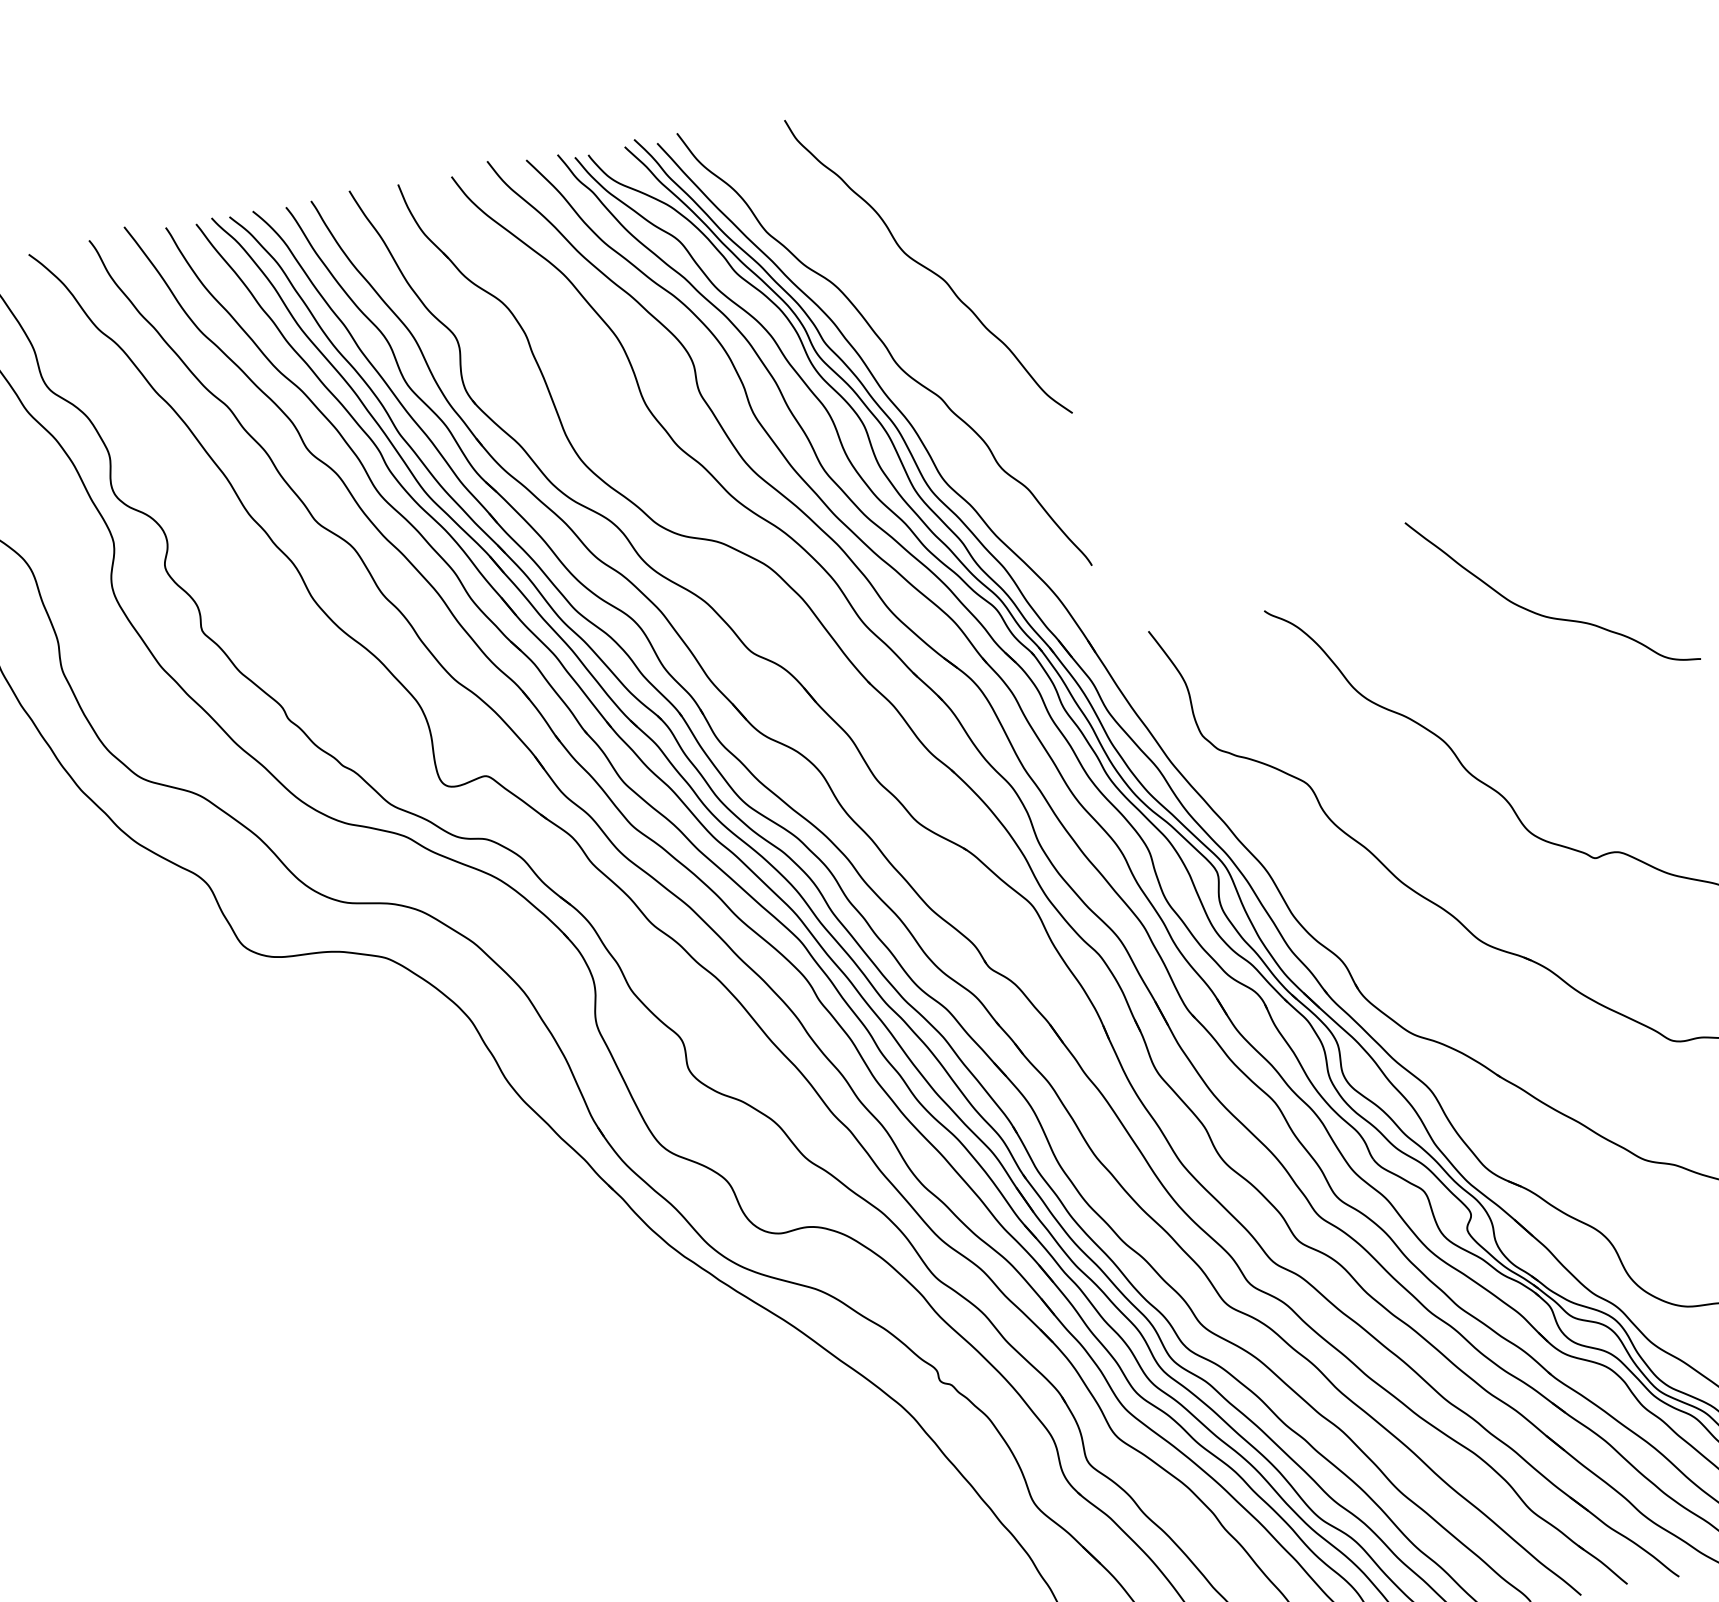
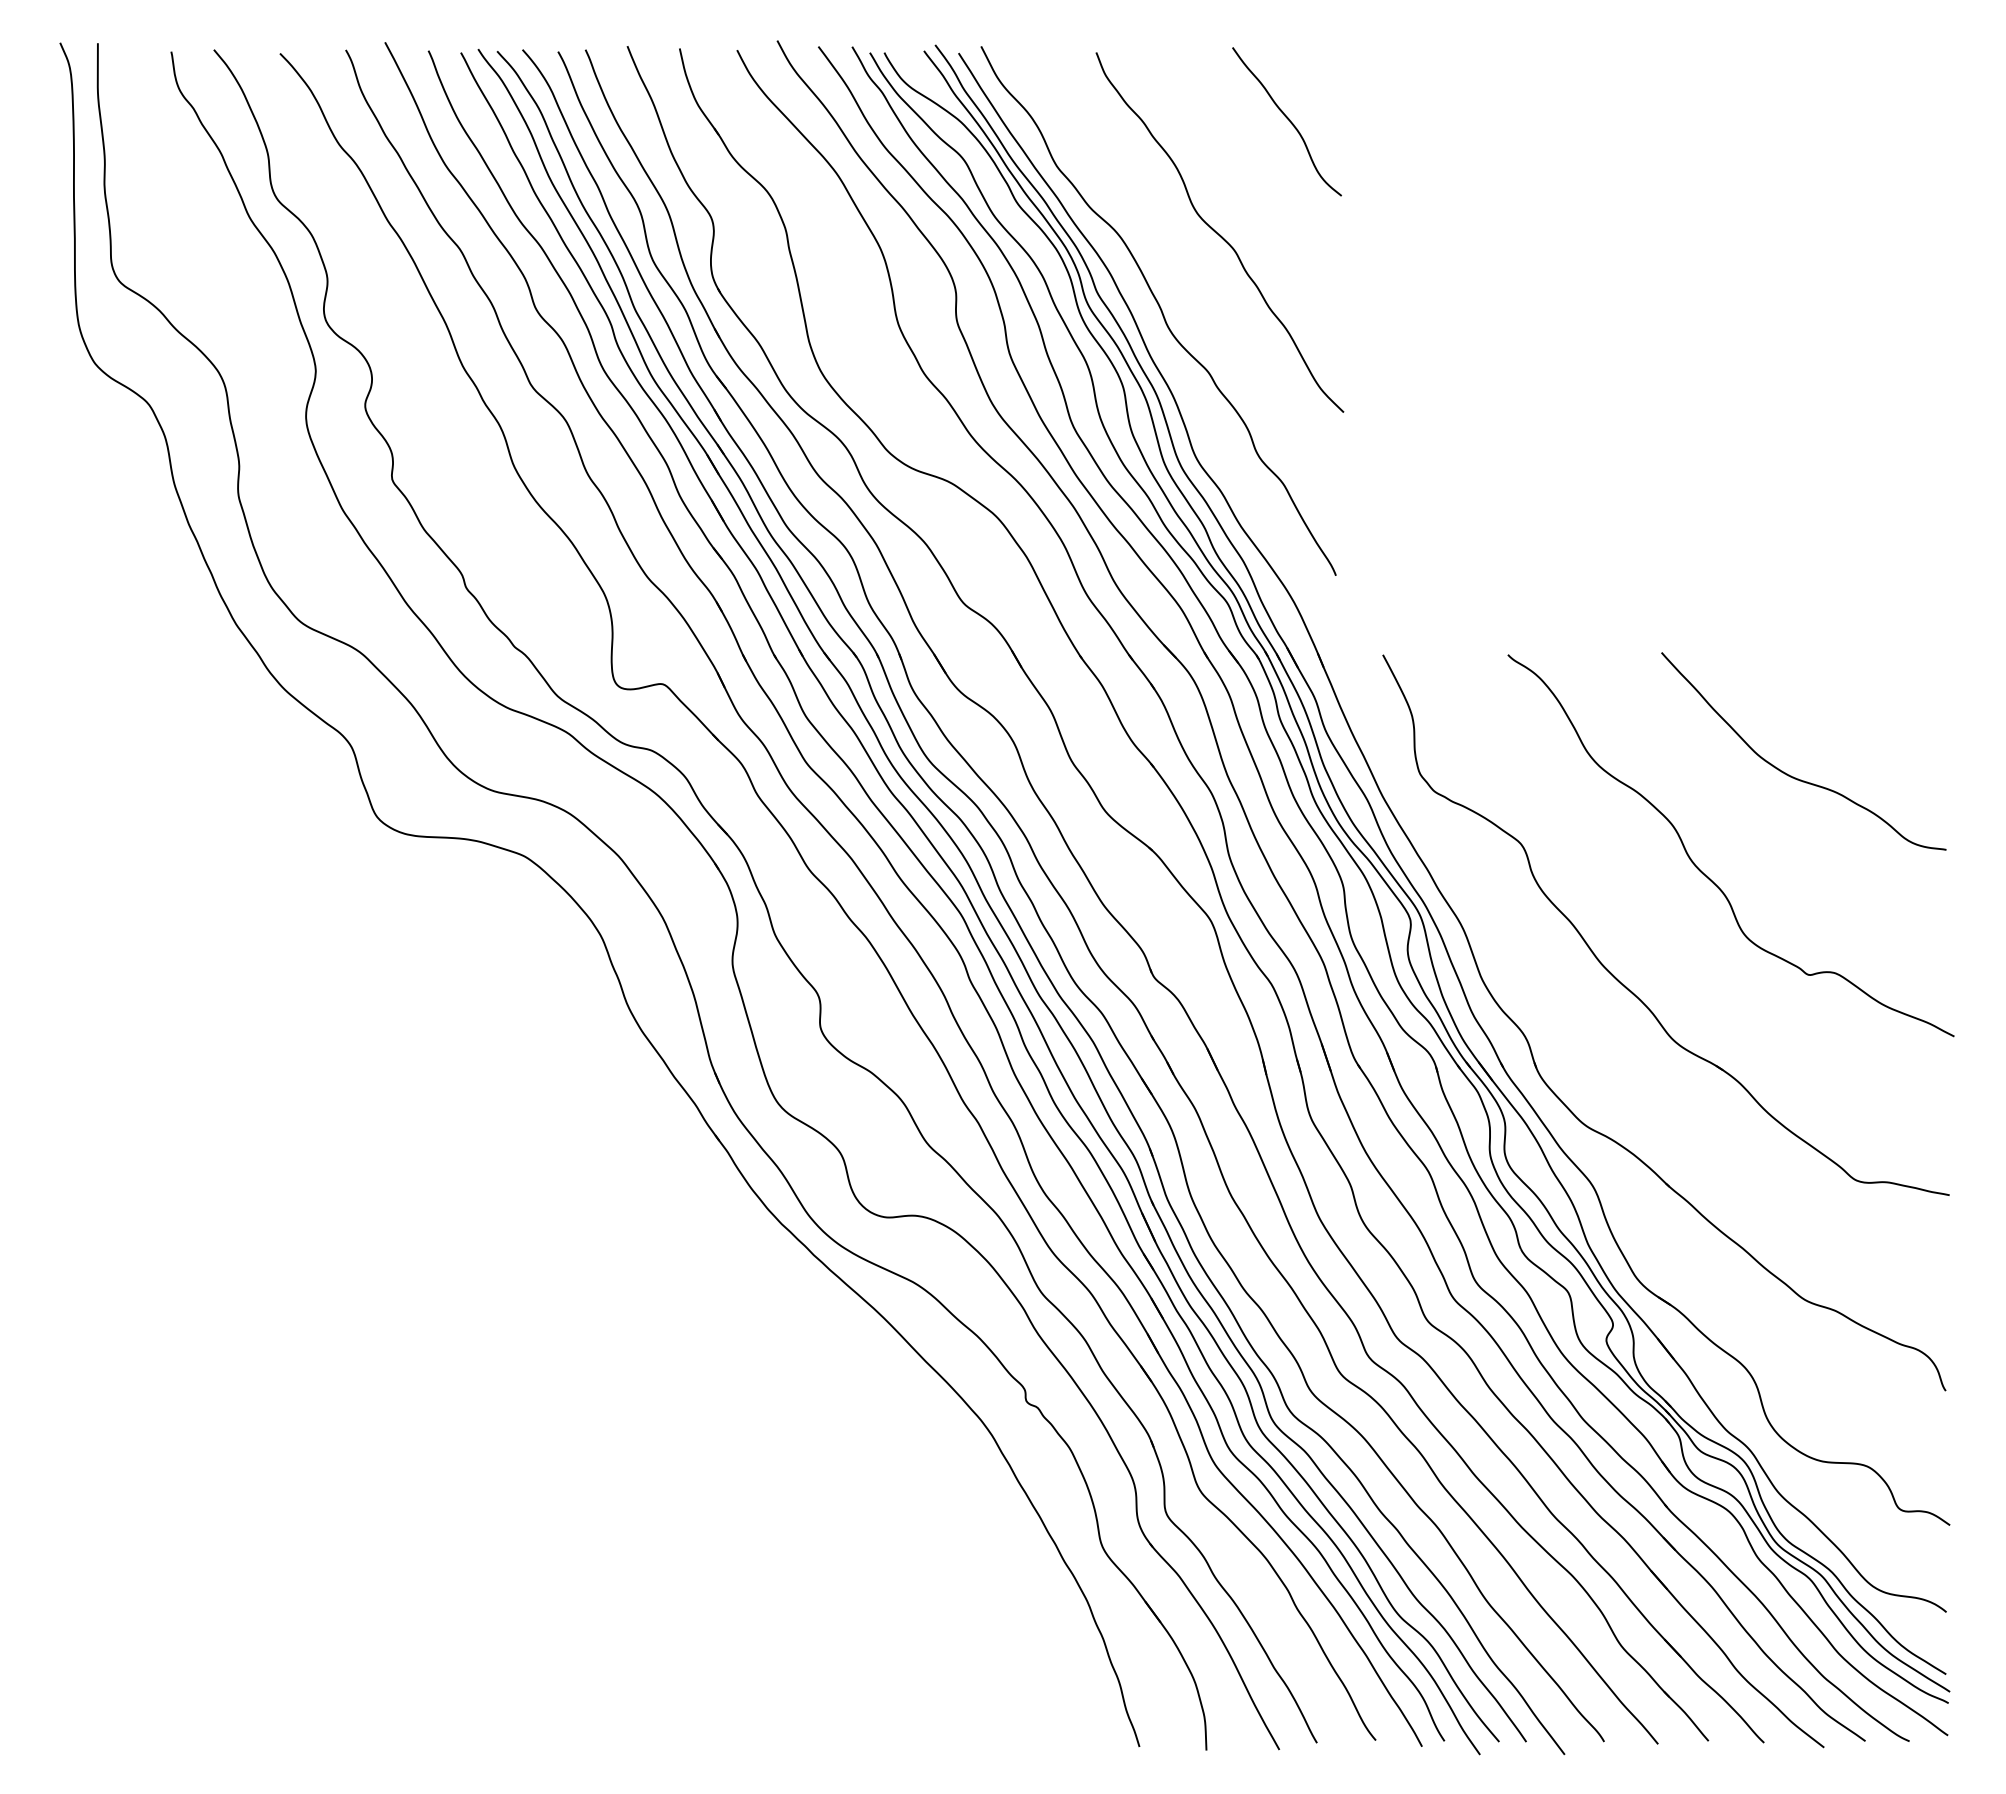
curve: (972, 151) -> (1287, 119), added
curve: (1545, 615) -> (1791, 775), moved

